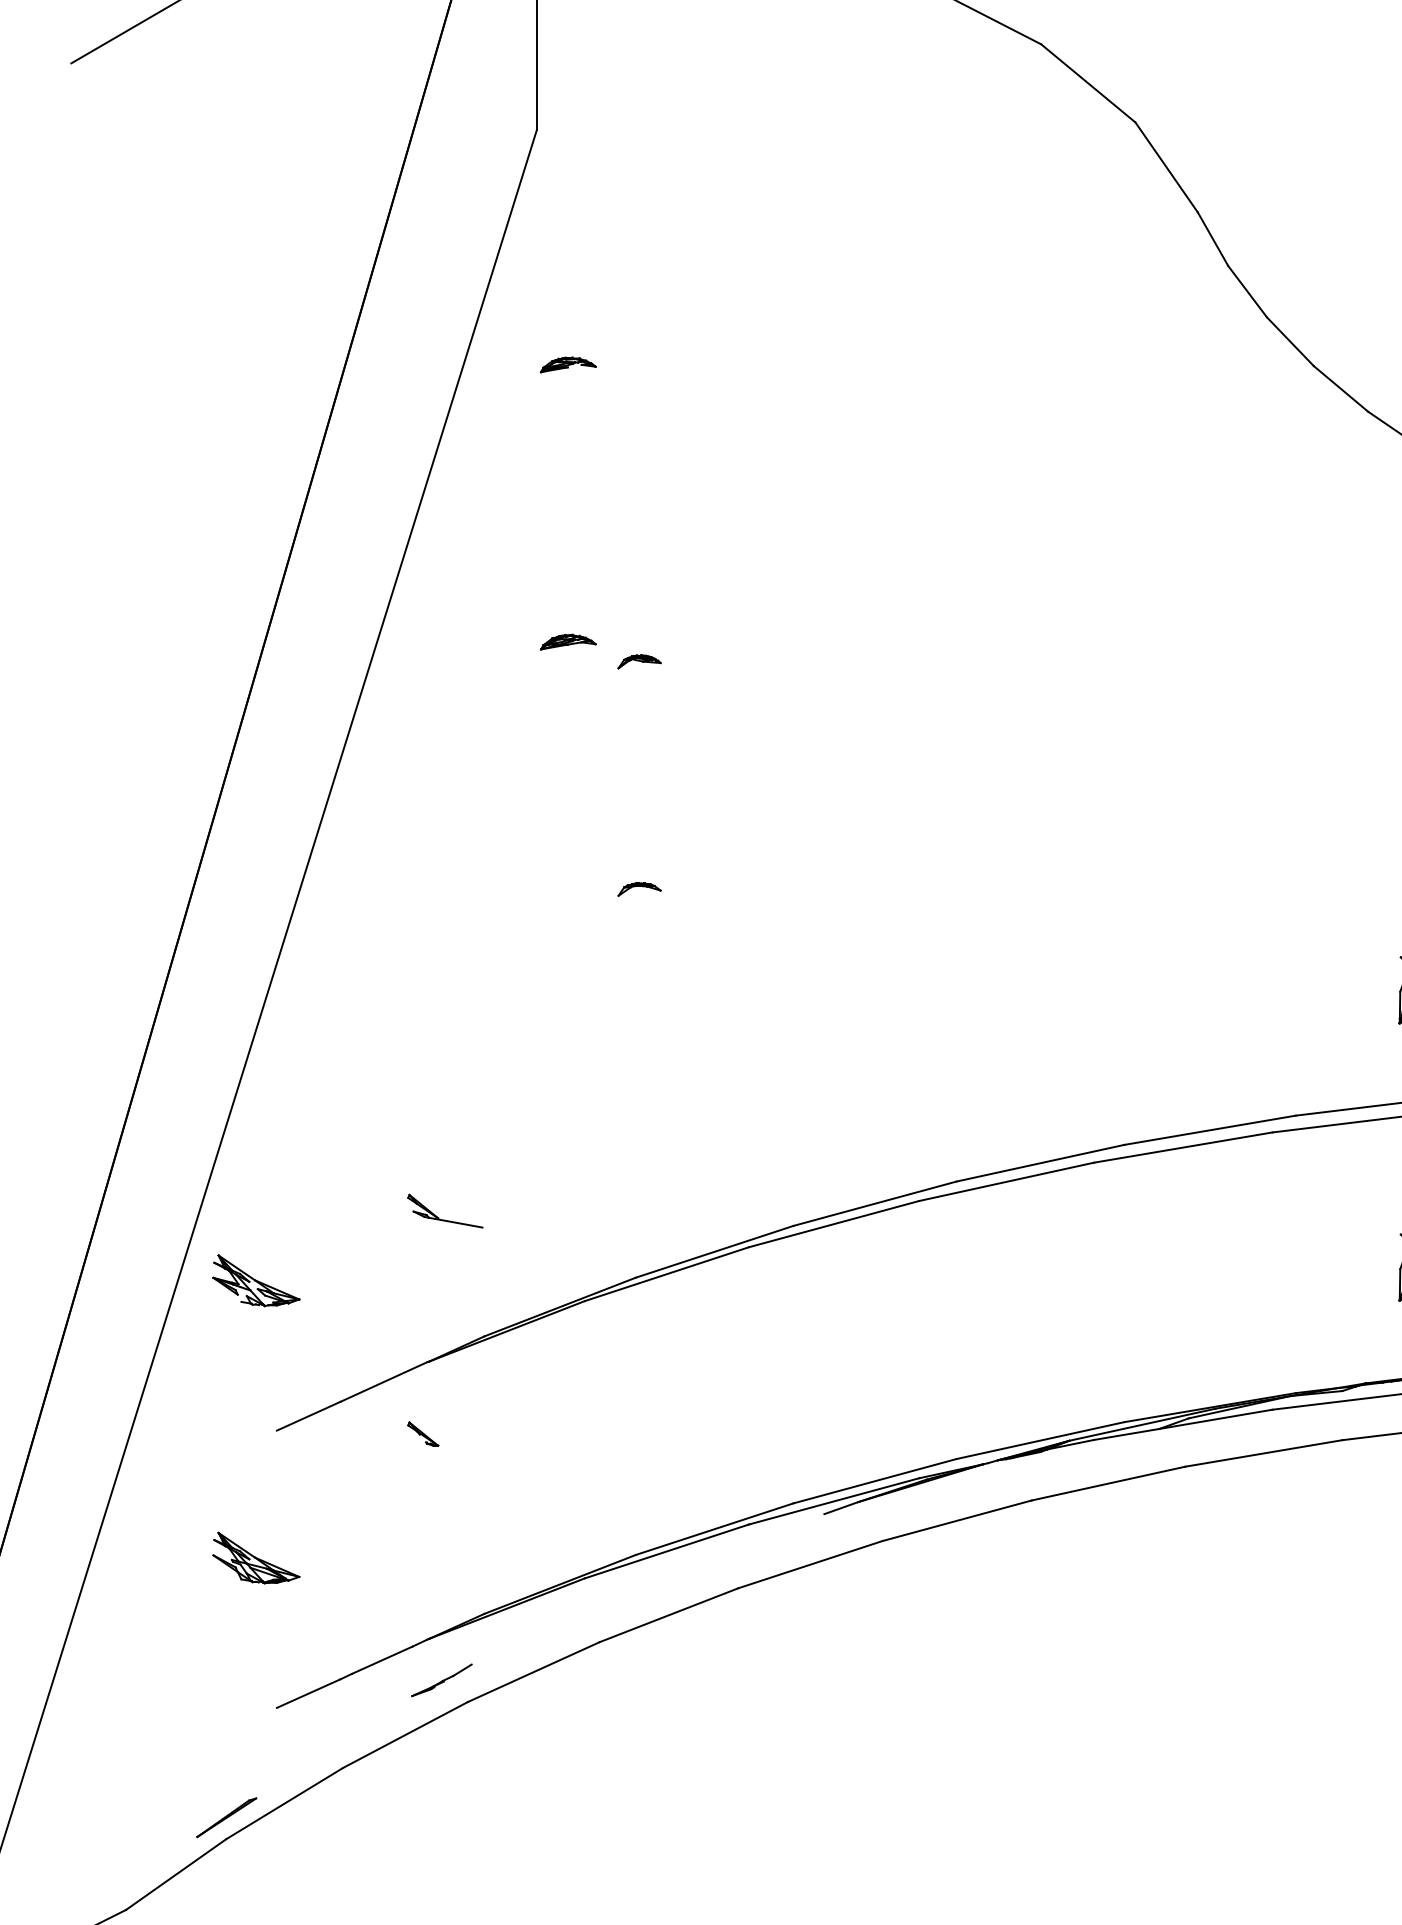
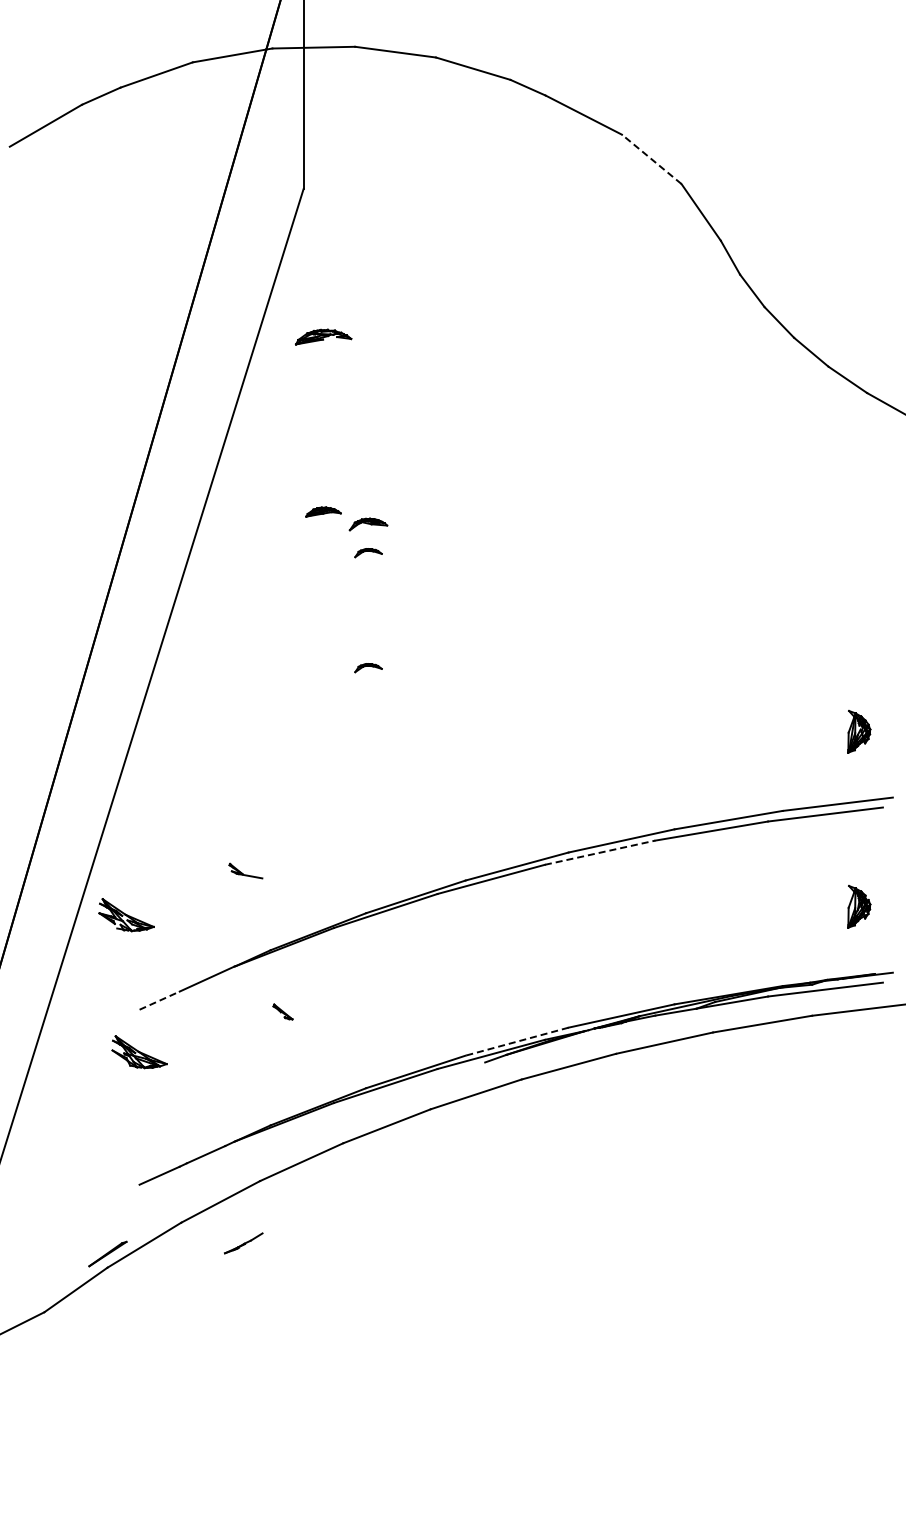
line: (1087, 83) -> (651, 159), solid -> dashed
part: (568, 364) -> (323, 336), size x1.6
part: (639, 661) -> (368, 524), size x1.4
part: (639, 707) -> (368, 553), added
line: (1007, 1181) -> (600, 852), solid -> dashed
part: (444, 1210) -> (245, 870), size x0.7
line: (310, 1415) -> (160, 1000), solid -> dashed
part: (422, 1433) -> (282, 1011), moved
line: (874, 1480) -> (516, 1041), solid -> dashed
part: (256, 1558) -> (139, 1052), moved
part: (441, 1680) -> (243, 1243), moved

